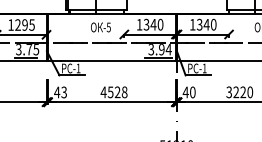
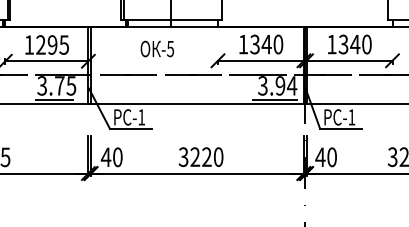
text: (100, 27) -> (156, 49), moved
text: (64, 92) -> (118, 157), 43 -> 40
text: (113, 92) -> (199, 157), 4528 -> 3220

